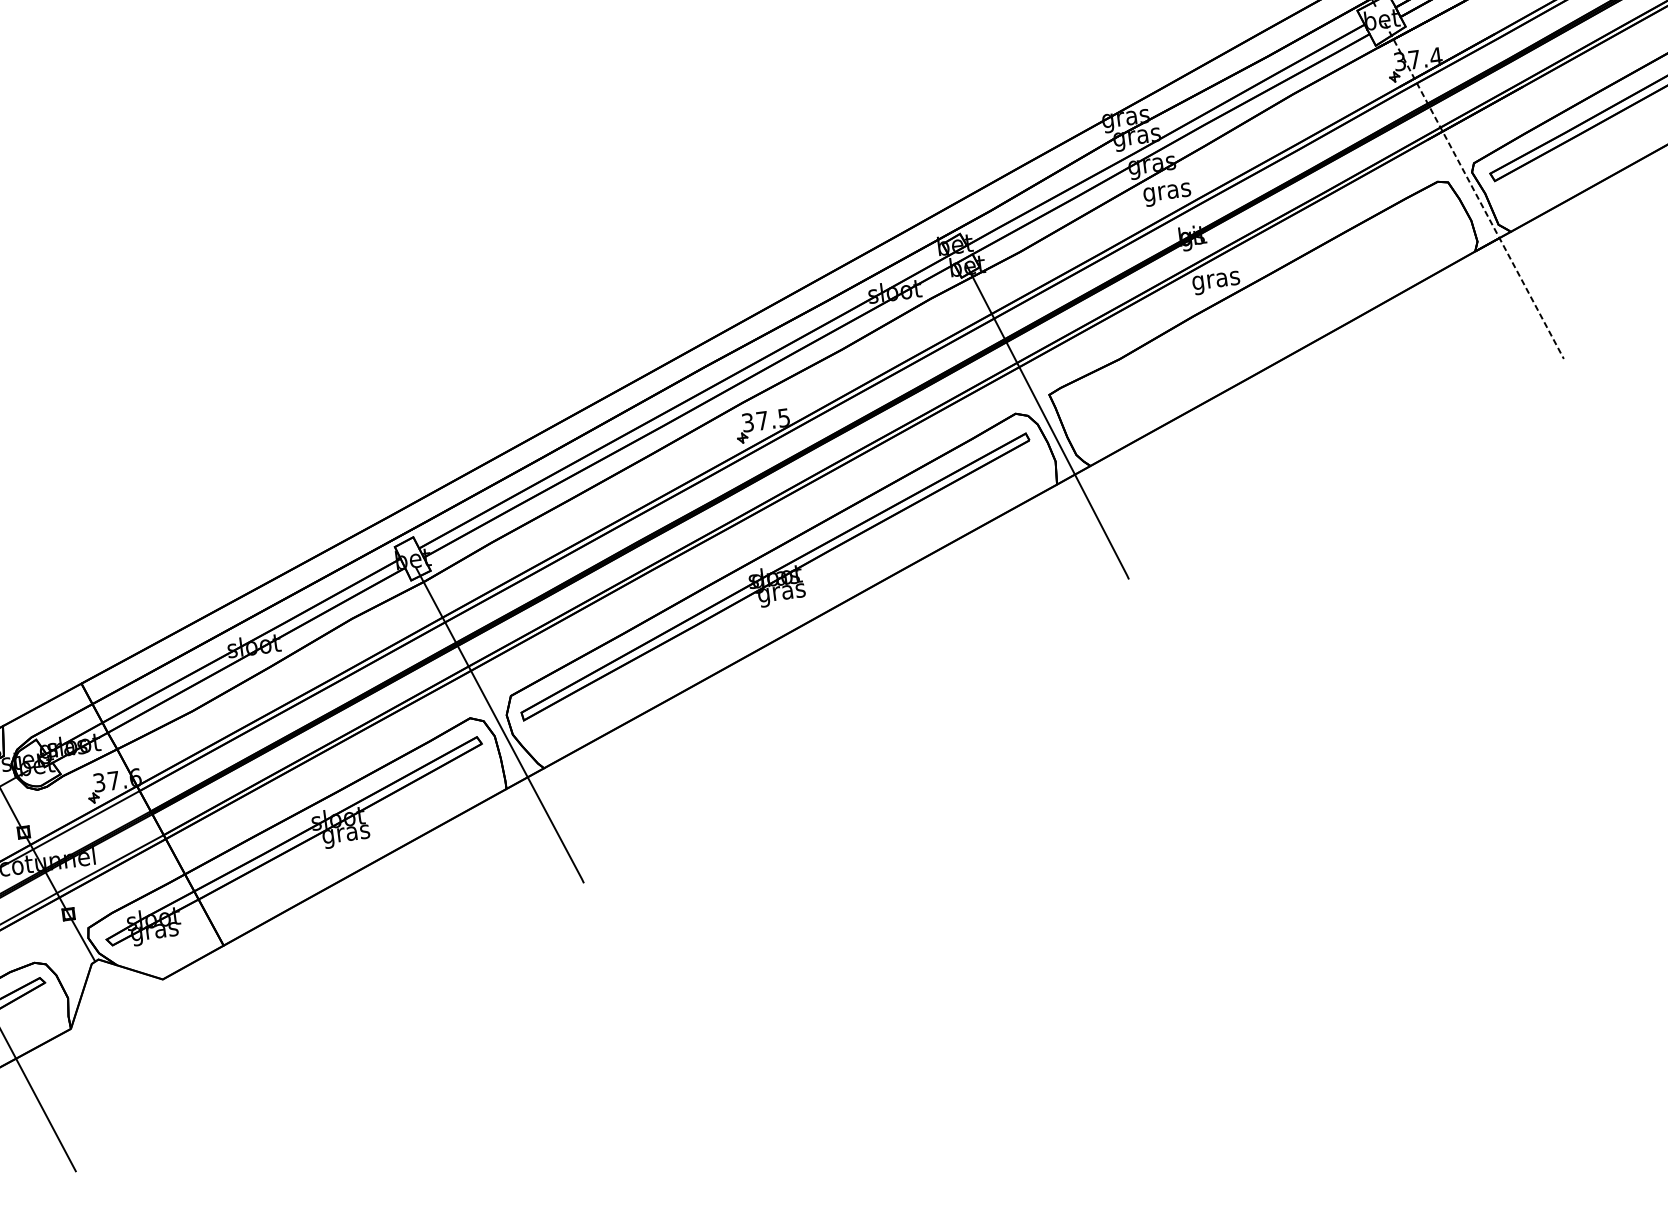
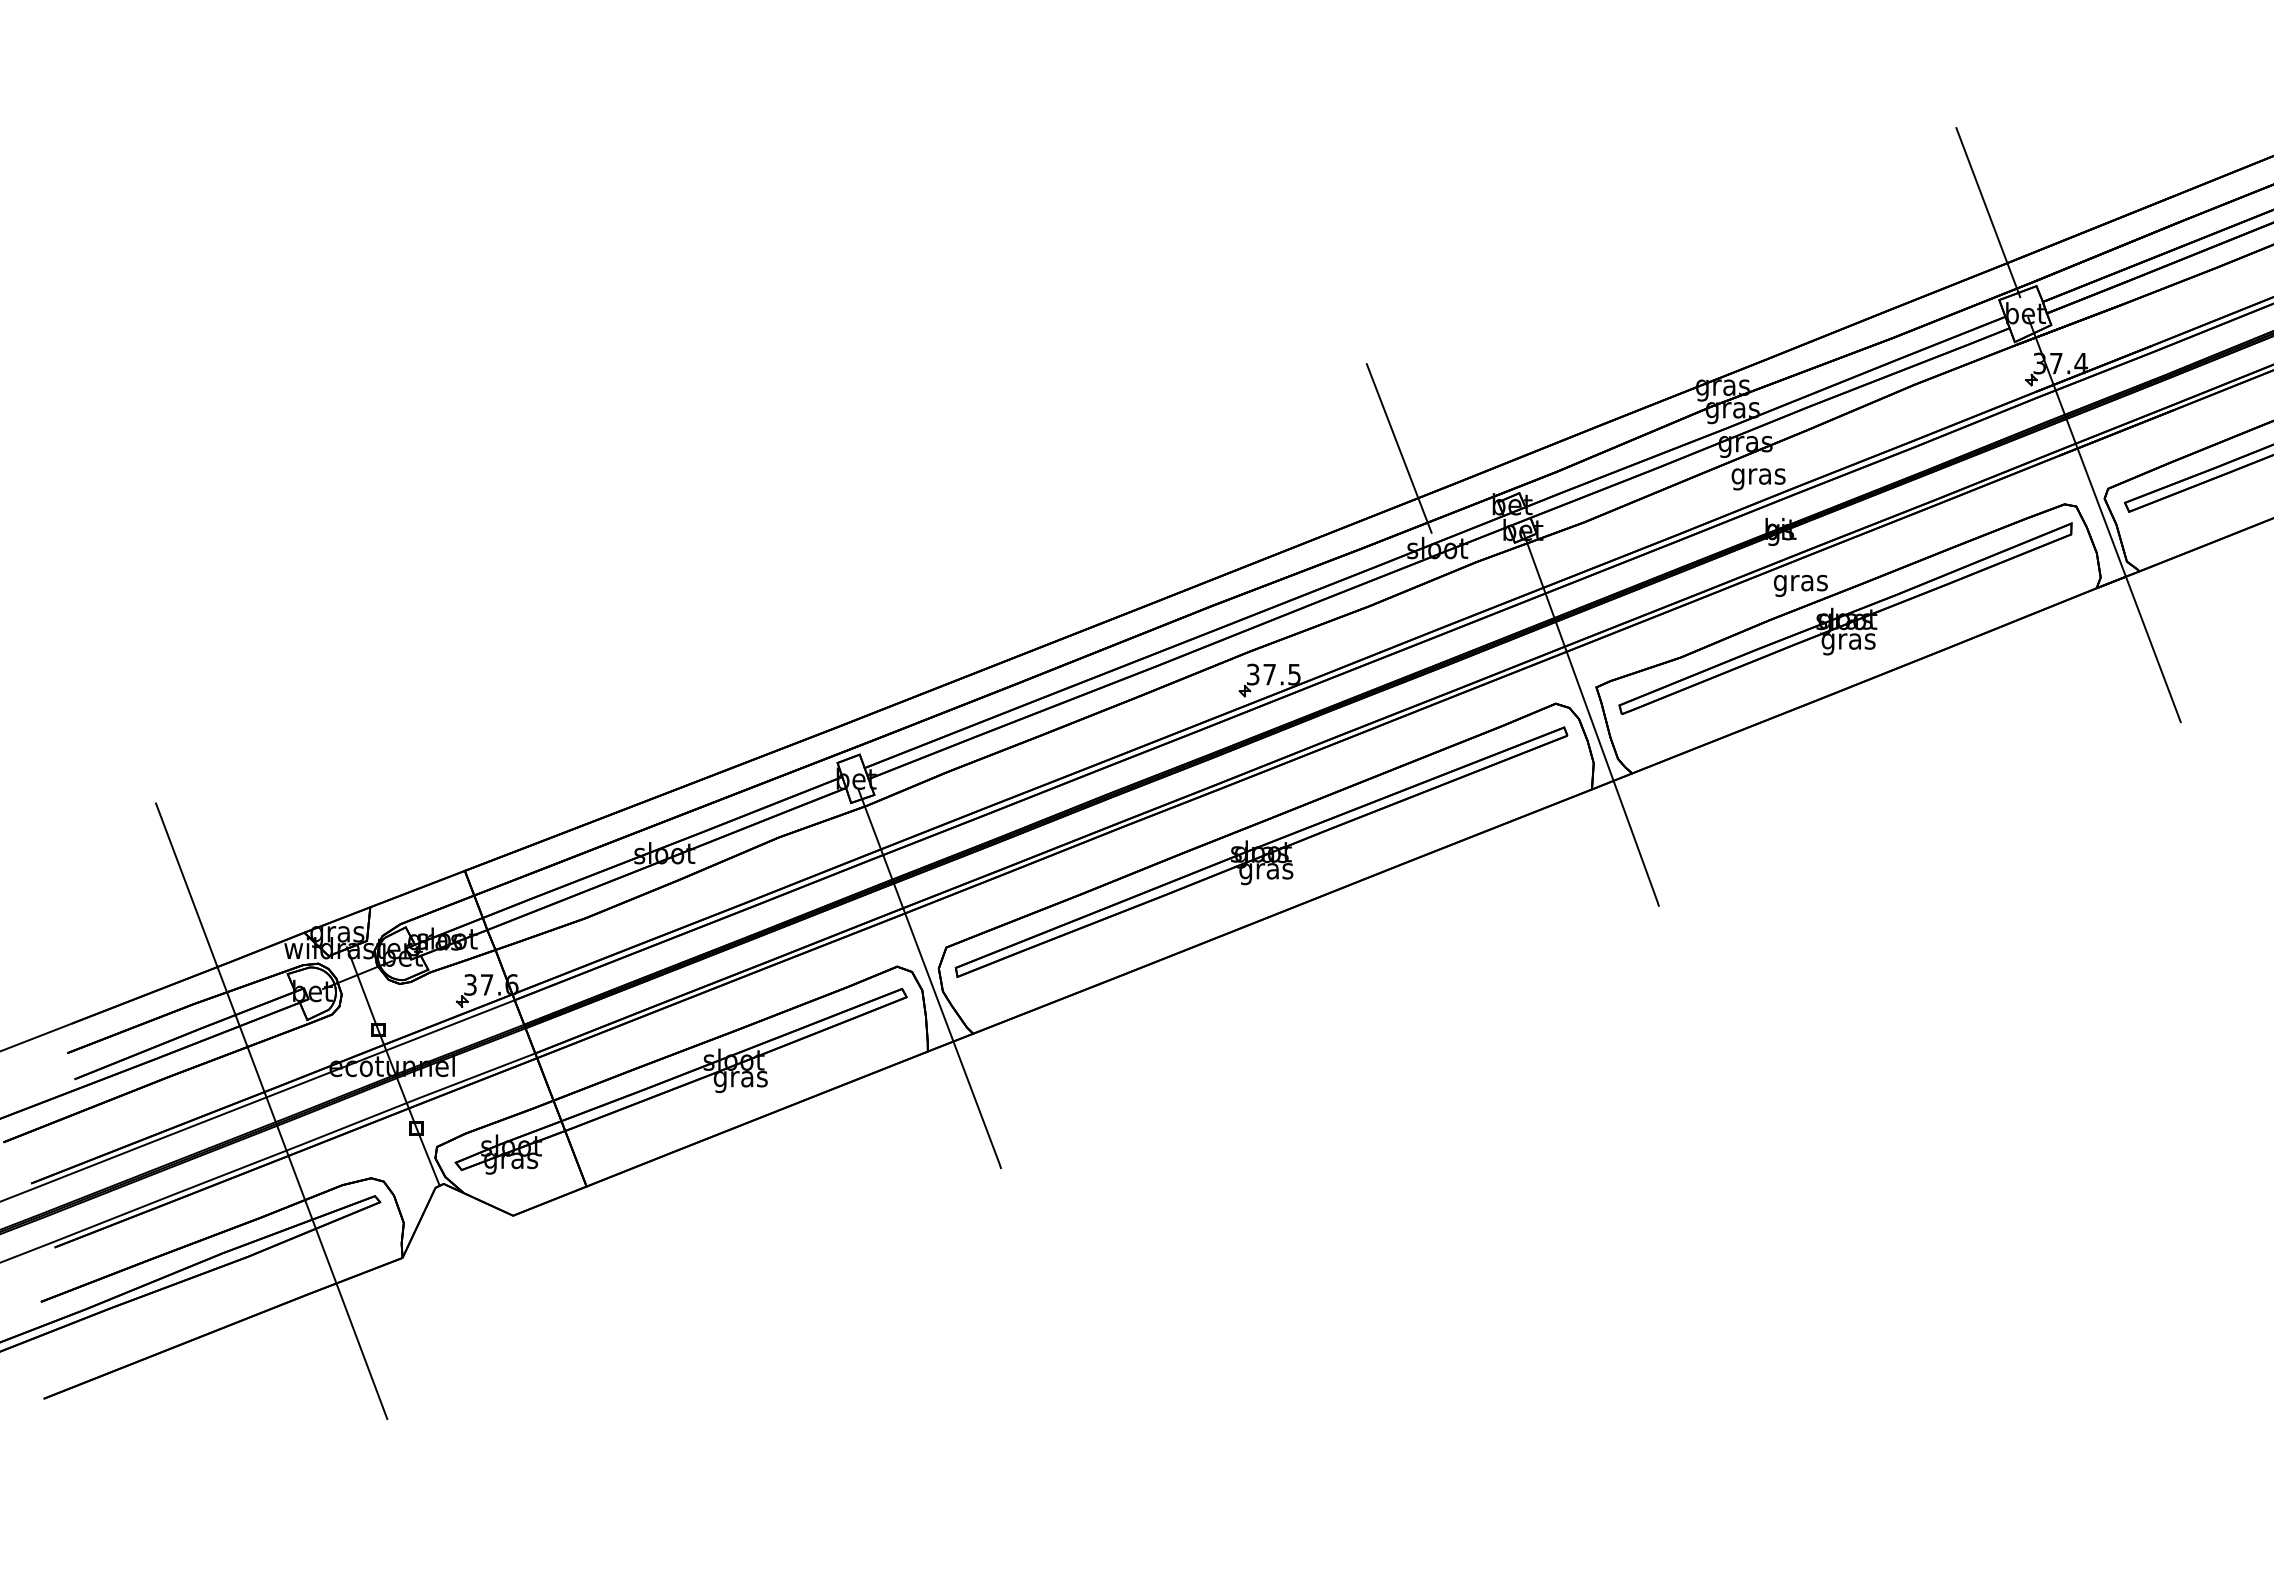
line: (1474, 191) -> (2104, 520), dashed -> solid
line: (849, 208) -> (1398, 448), added
part: (1259, 306) -> (1845, 618), added

